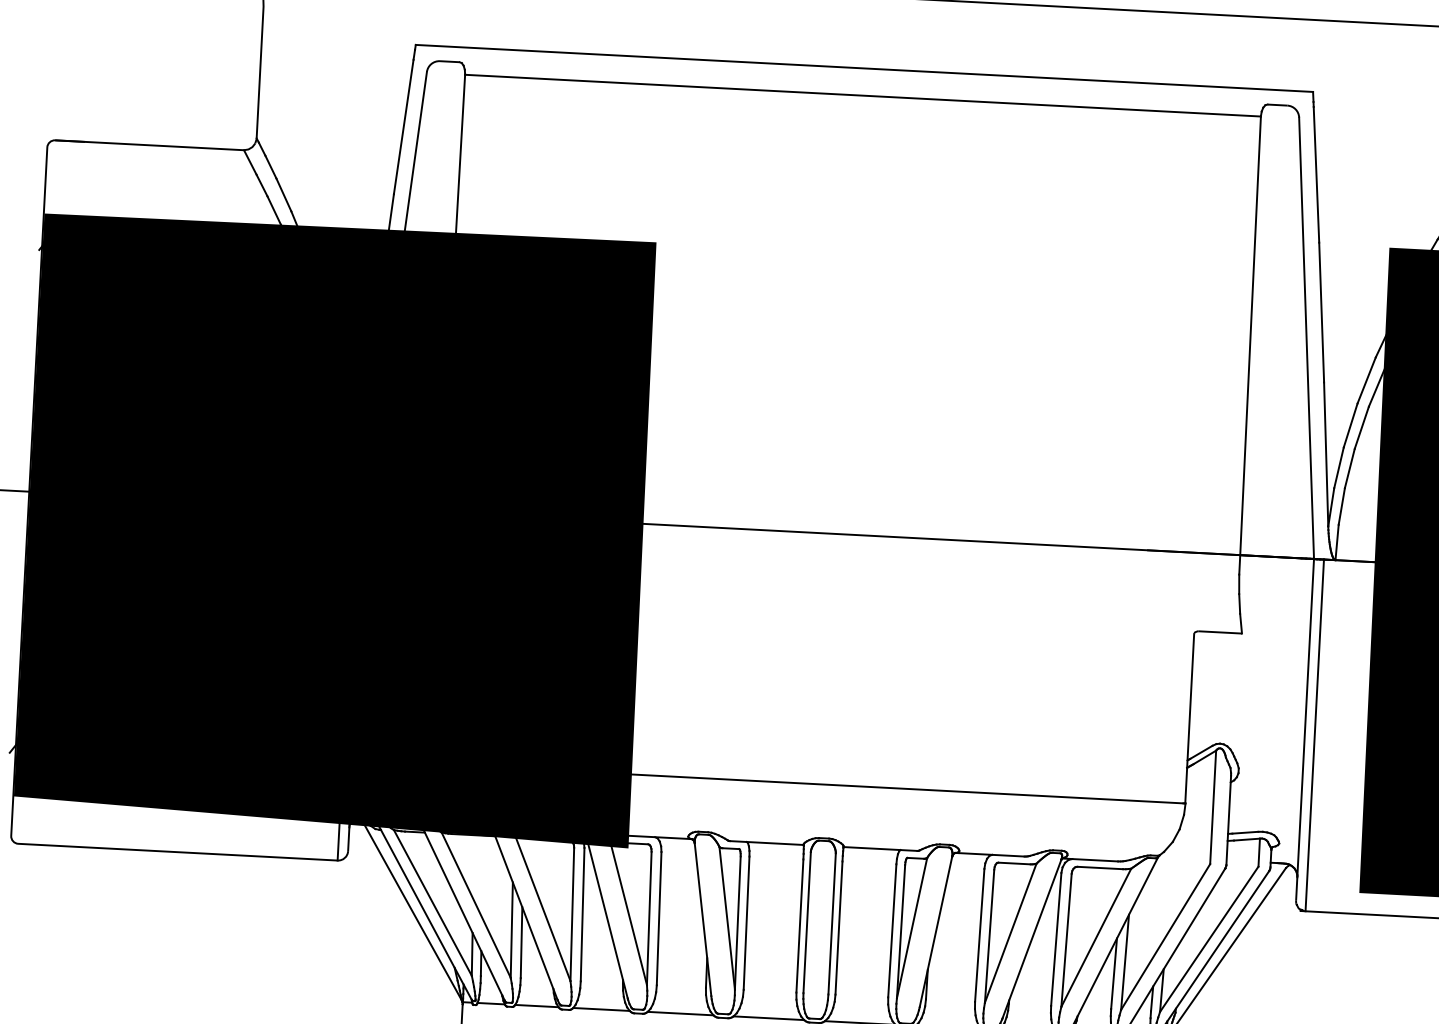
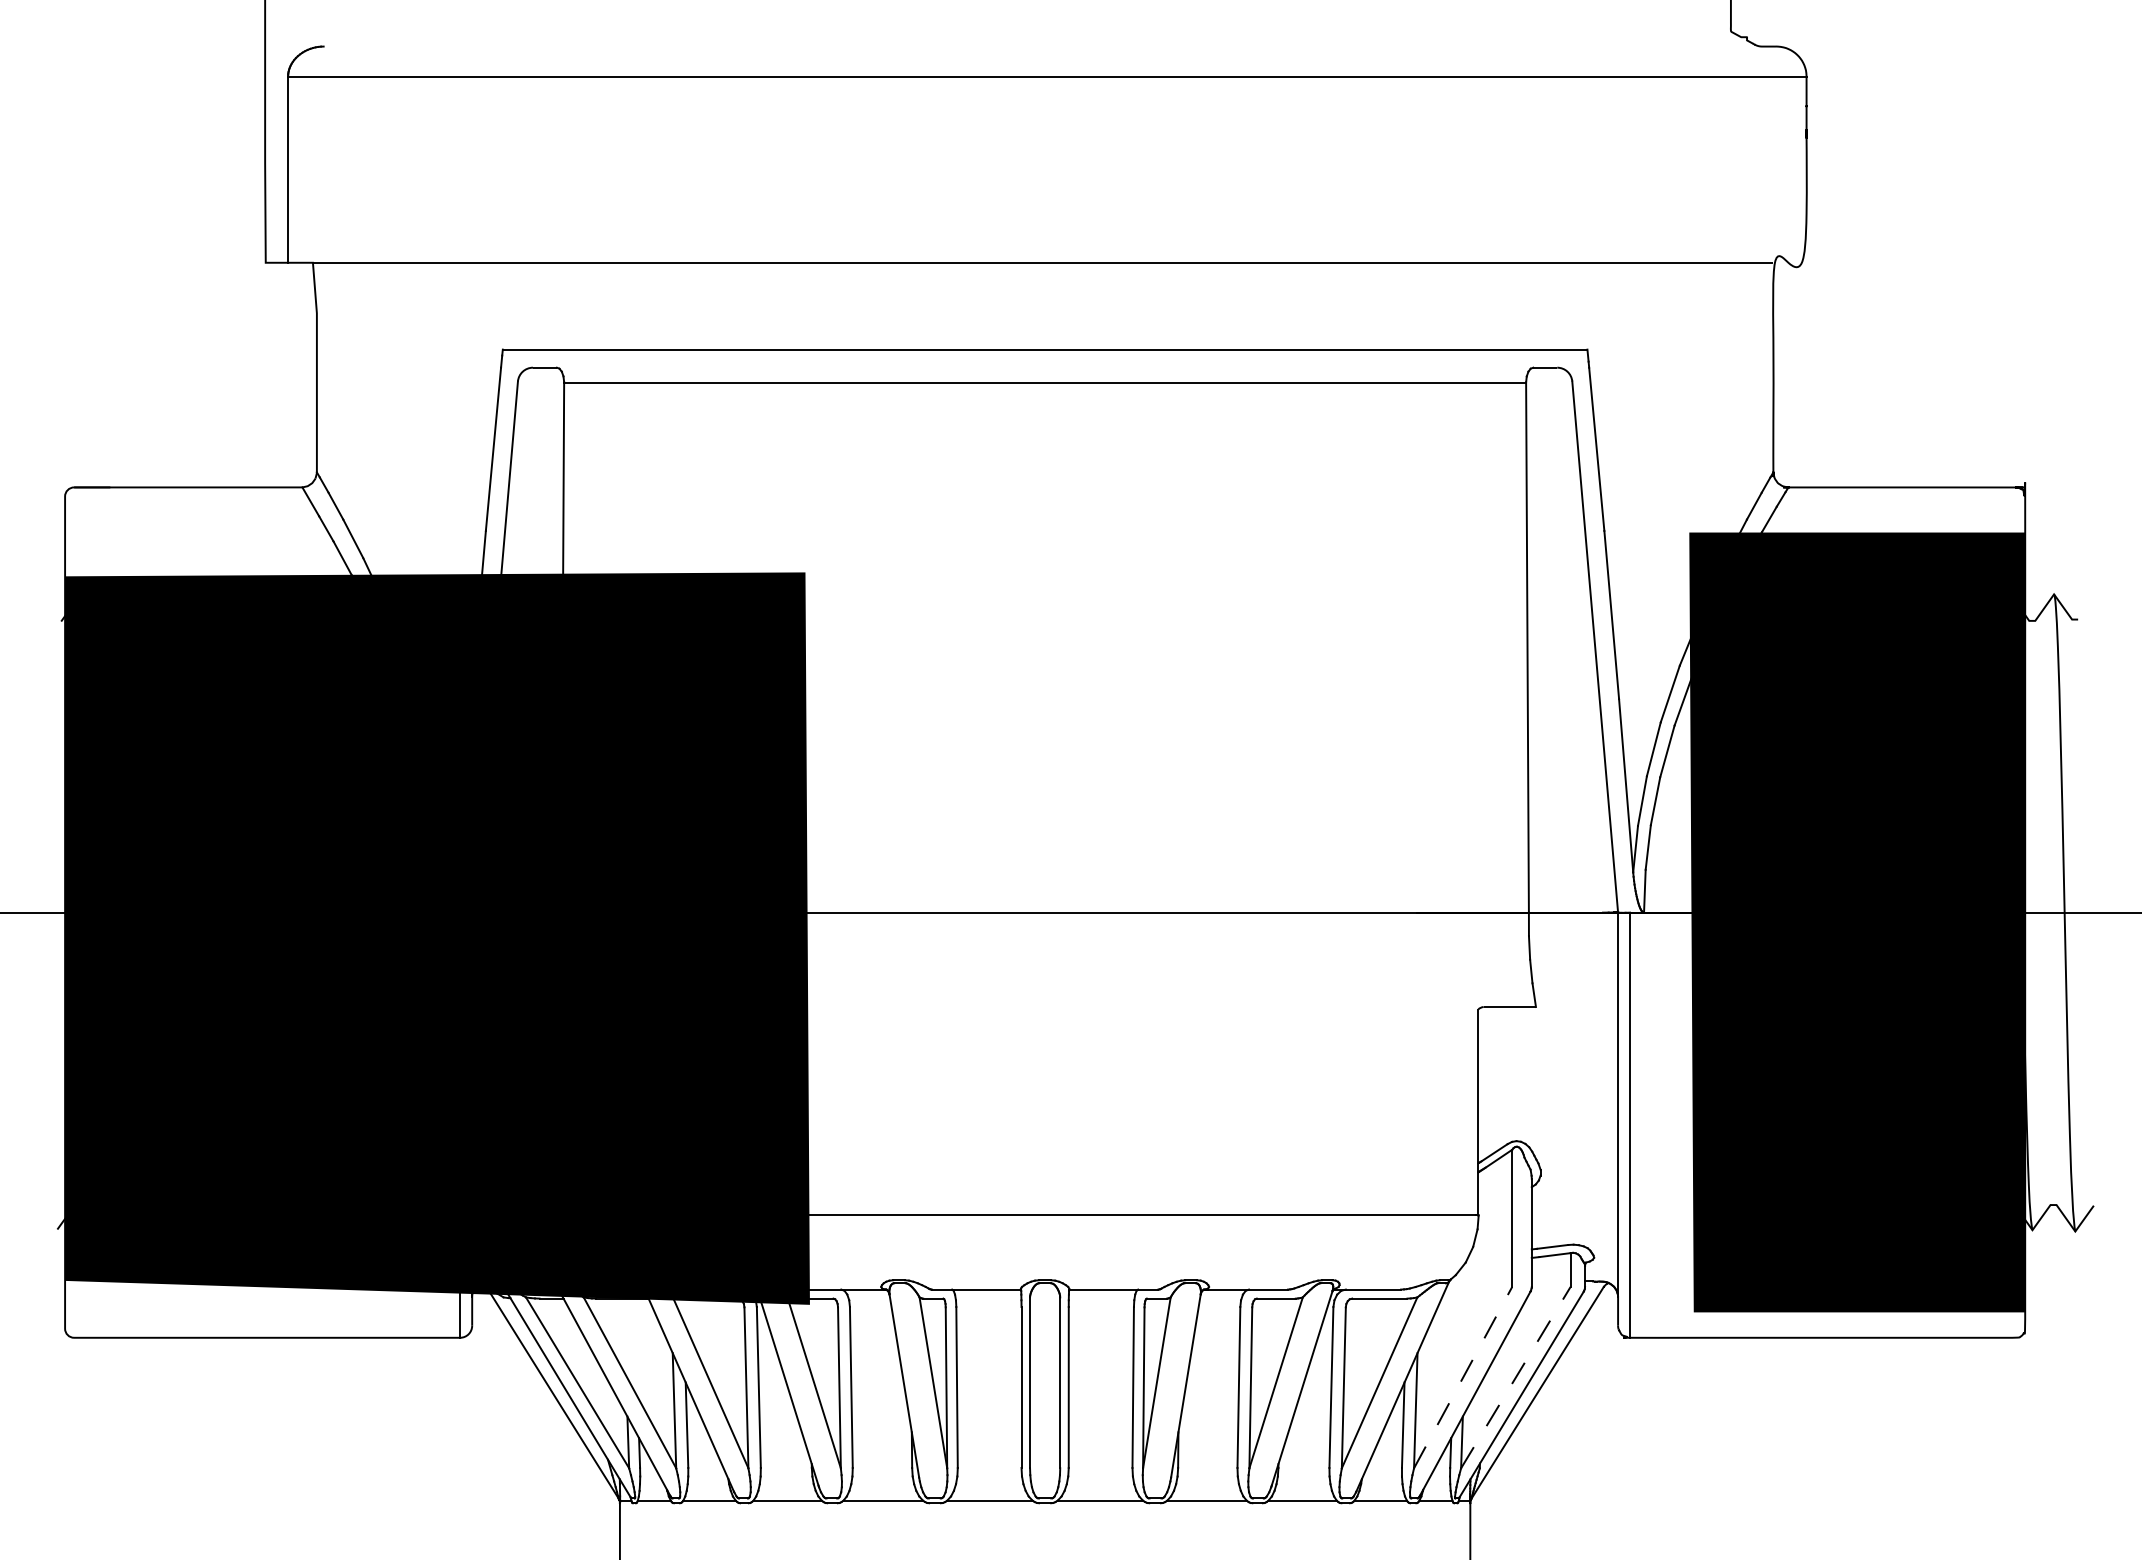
line: (1165, 936) -> (1463, 1377), solid -> dashed
line: (1208, 939) -> (1515, 1377), solid -> dashed

